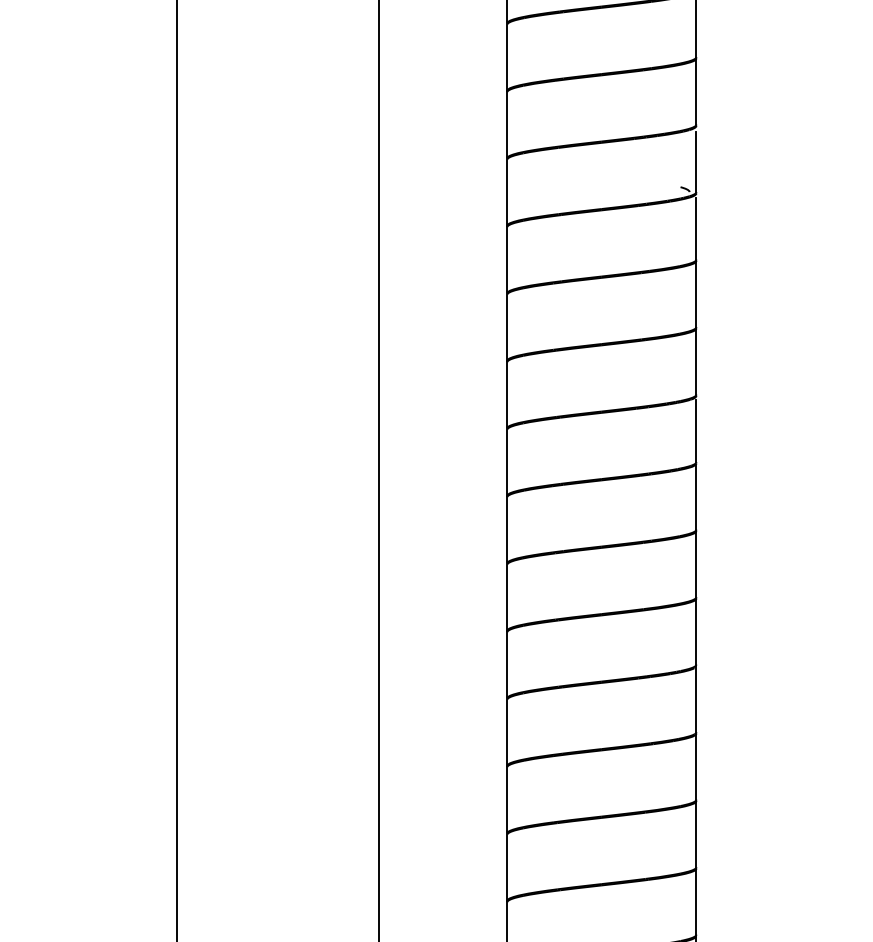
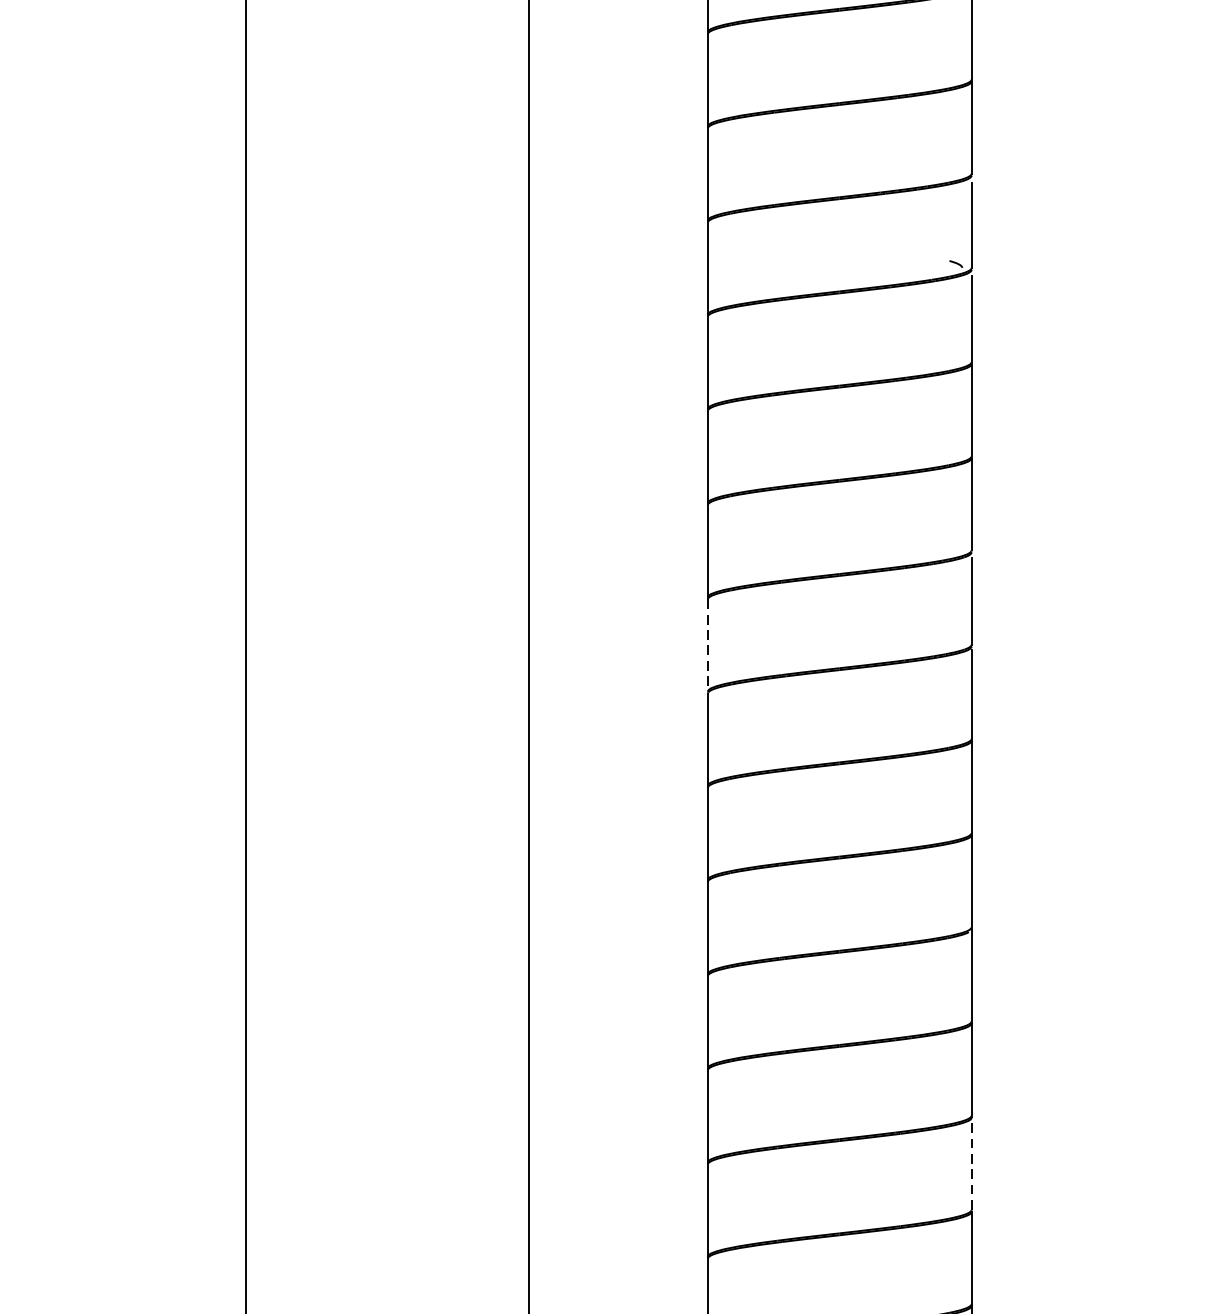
line: (507, 463) -> (708, 646), solid -> dashed
line: (696, 833) -> (971, 1162), solid -> dashed

